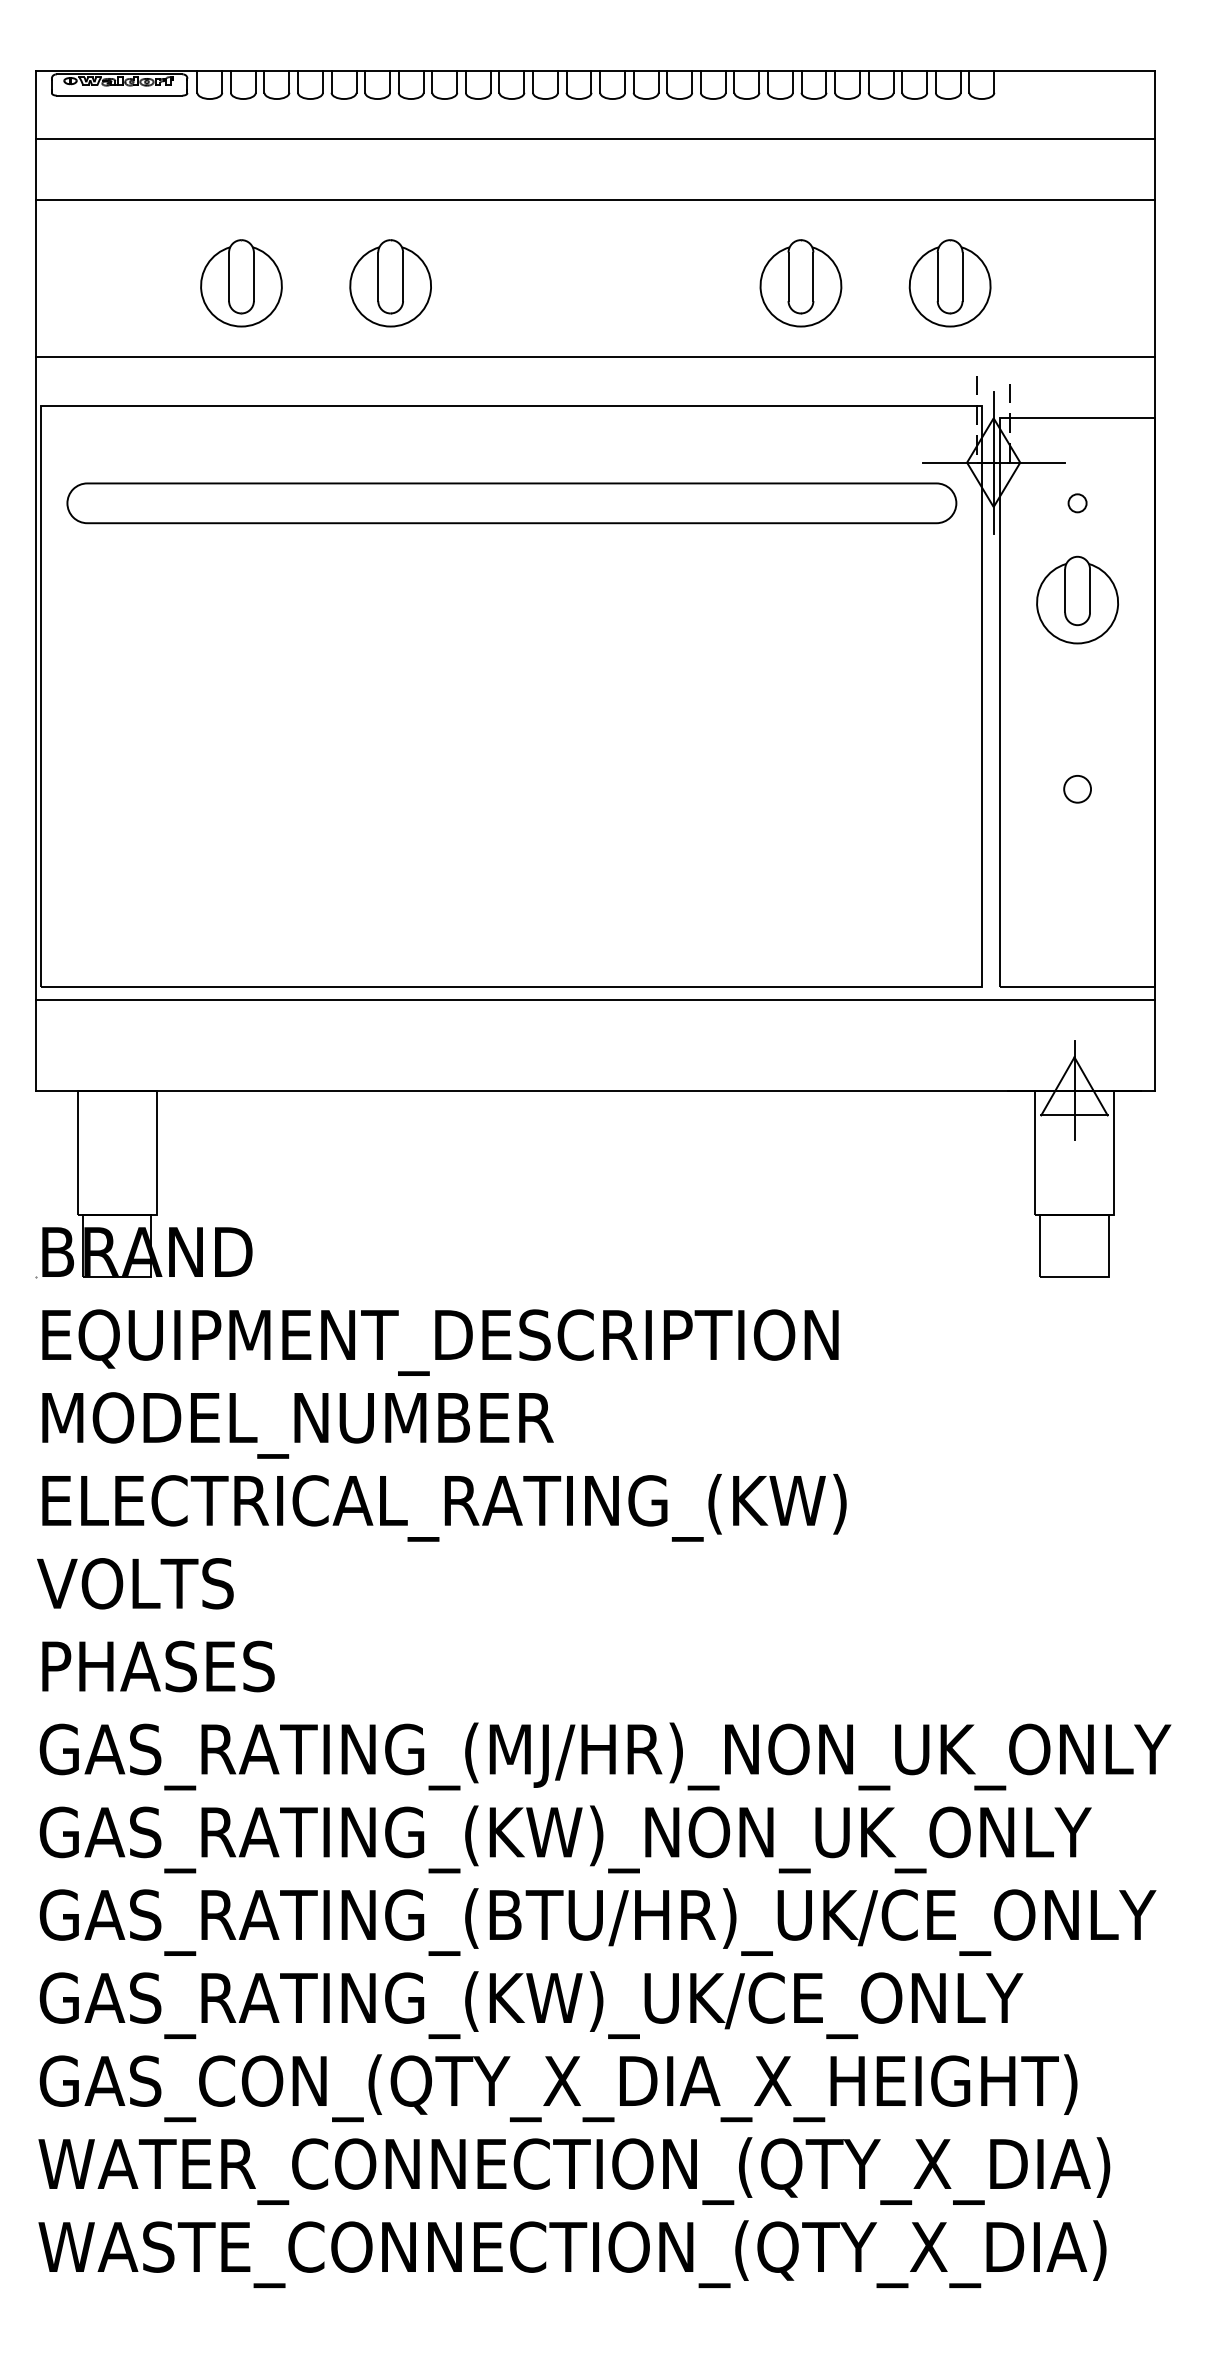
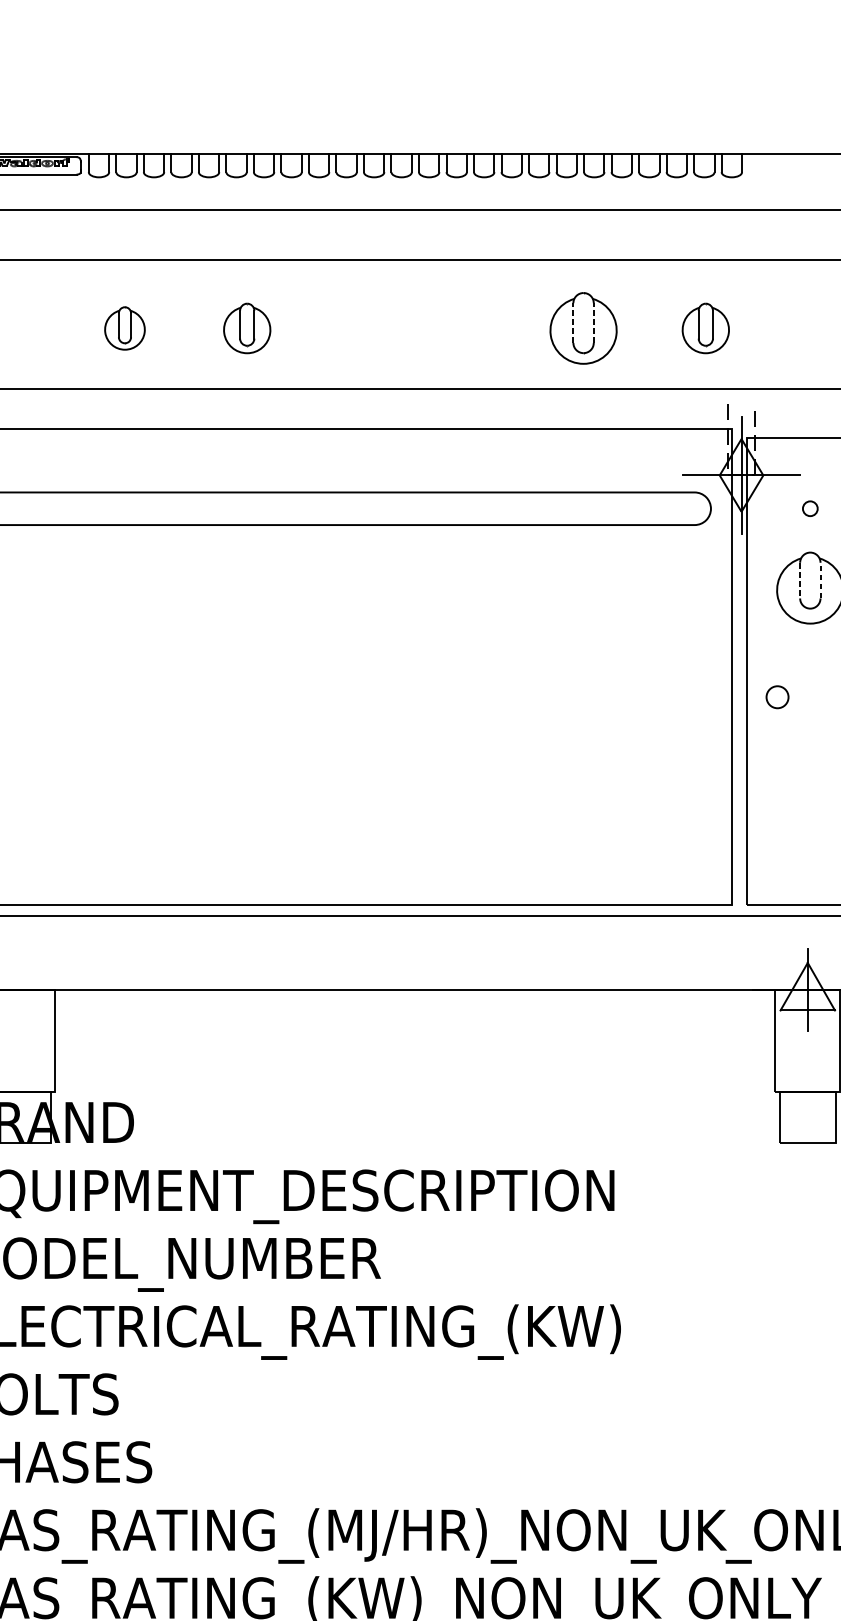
line: (788, 276) -> (573, 322), solid -> dashed
line: (813, 276) -> (593, 322), solid -> dashed
part: (241, 283) -> (124, 328), size x0.6
part: (390, 283) -> (247, 328), size x0.7
part: (949, 283) -> (705, 328), size x0.7
line: (1065, 590) -> (800, 580), solid -> dashed
line: (1090, 590) -> (820, 580), solid -> dashed
circle: (1077, 789) -> (777, 697), moved

